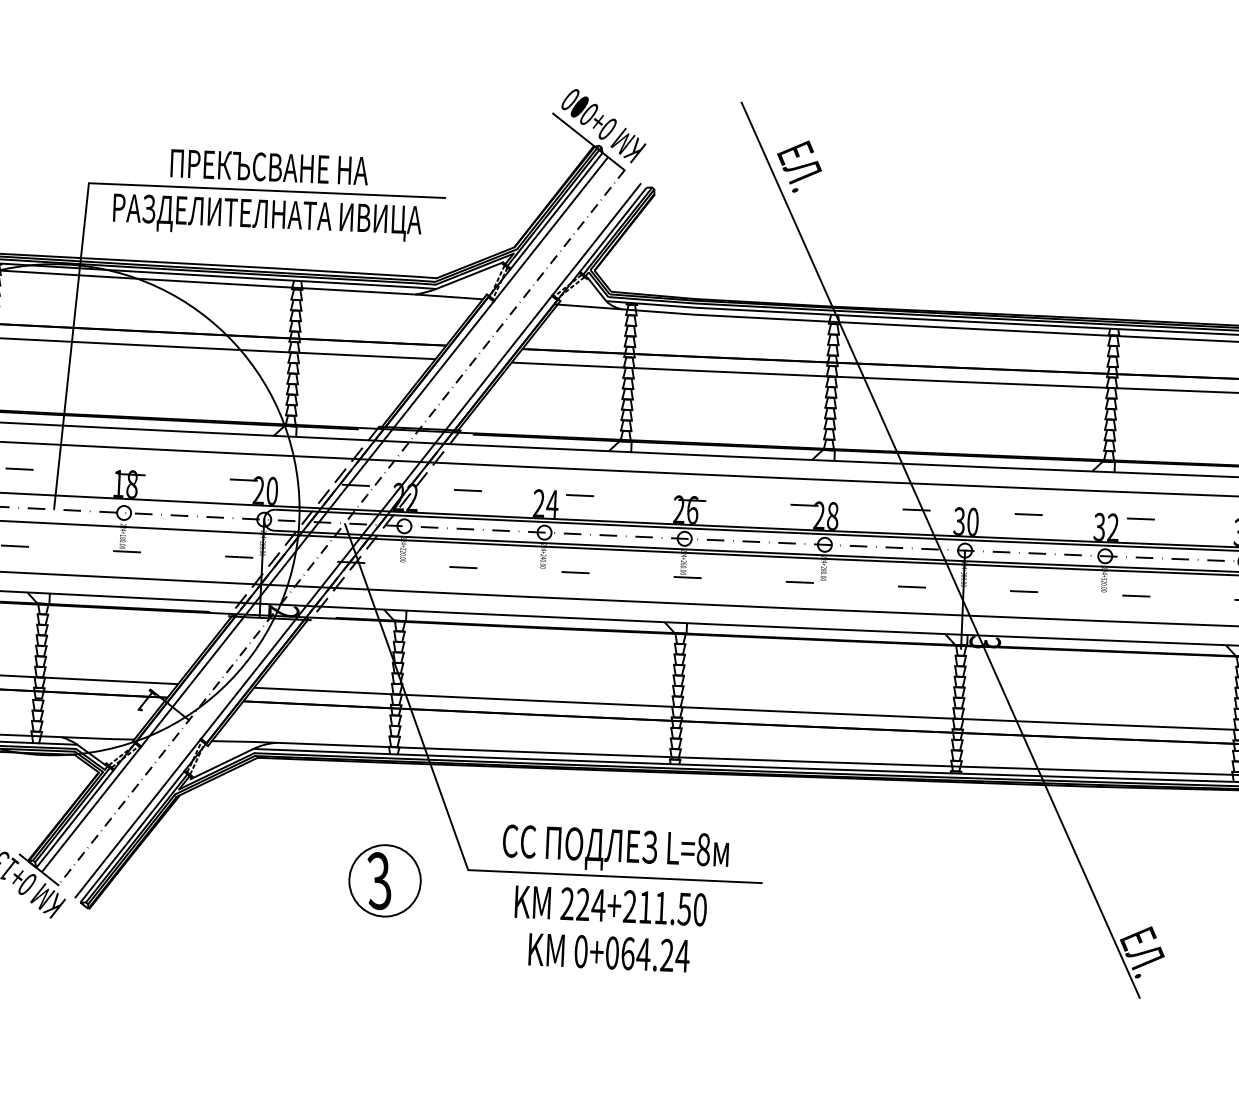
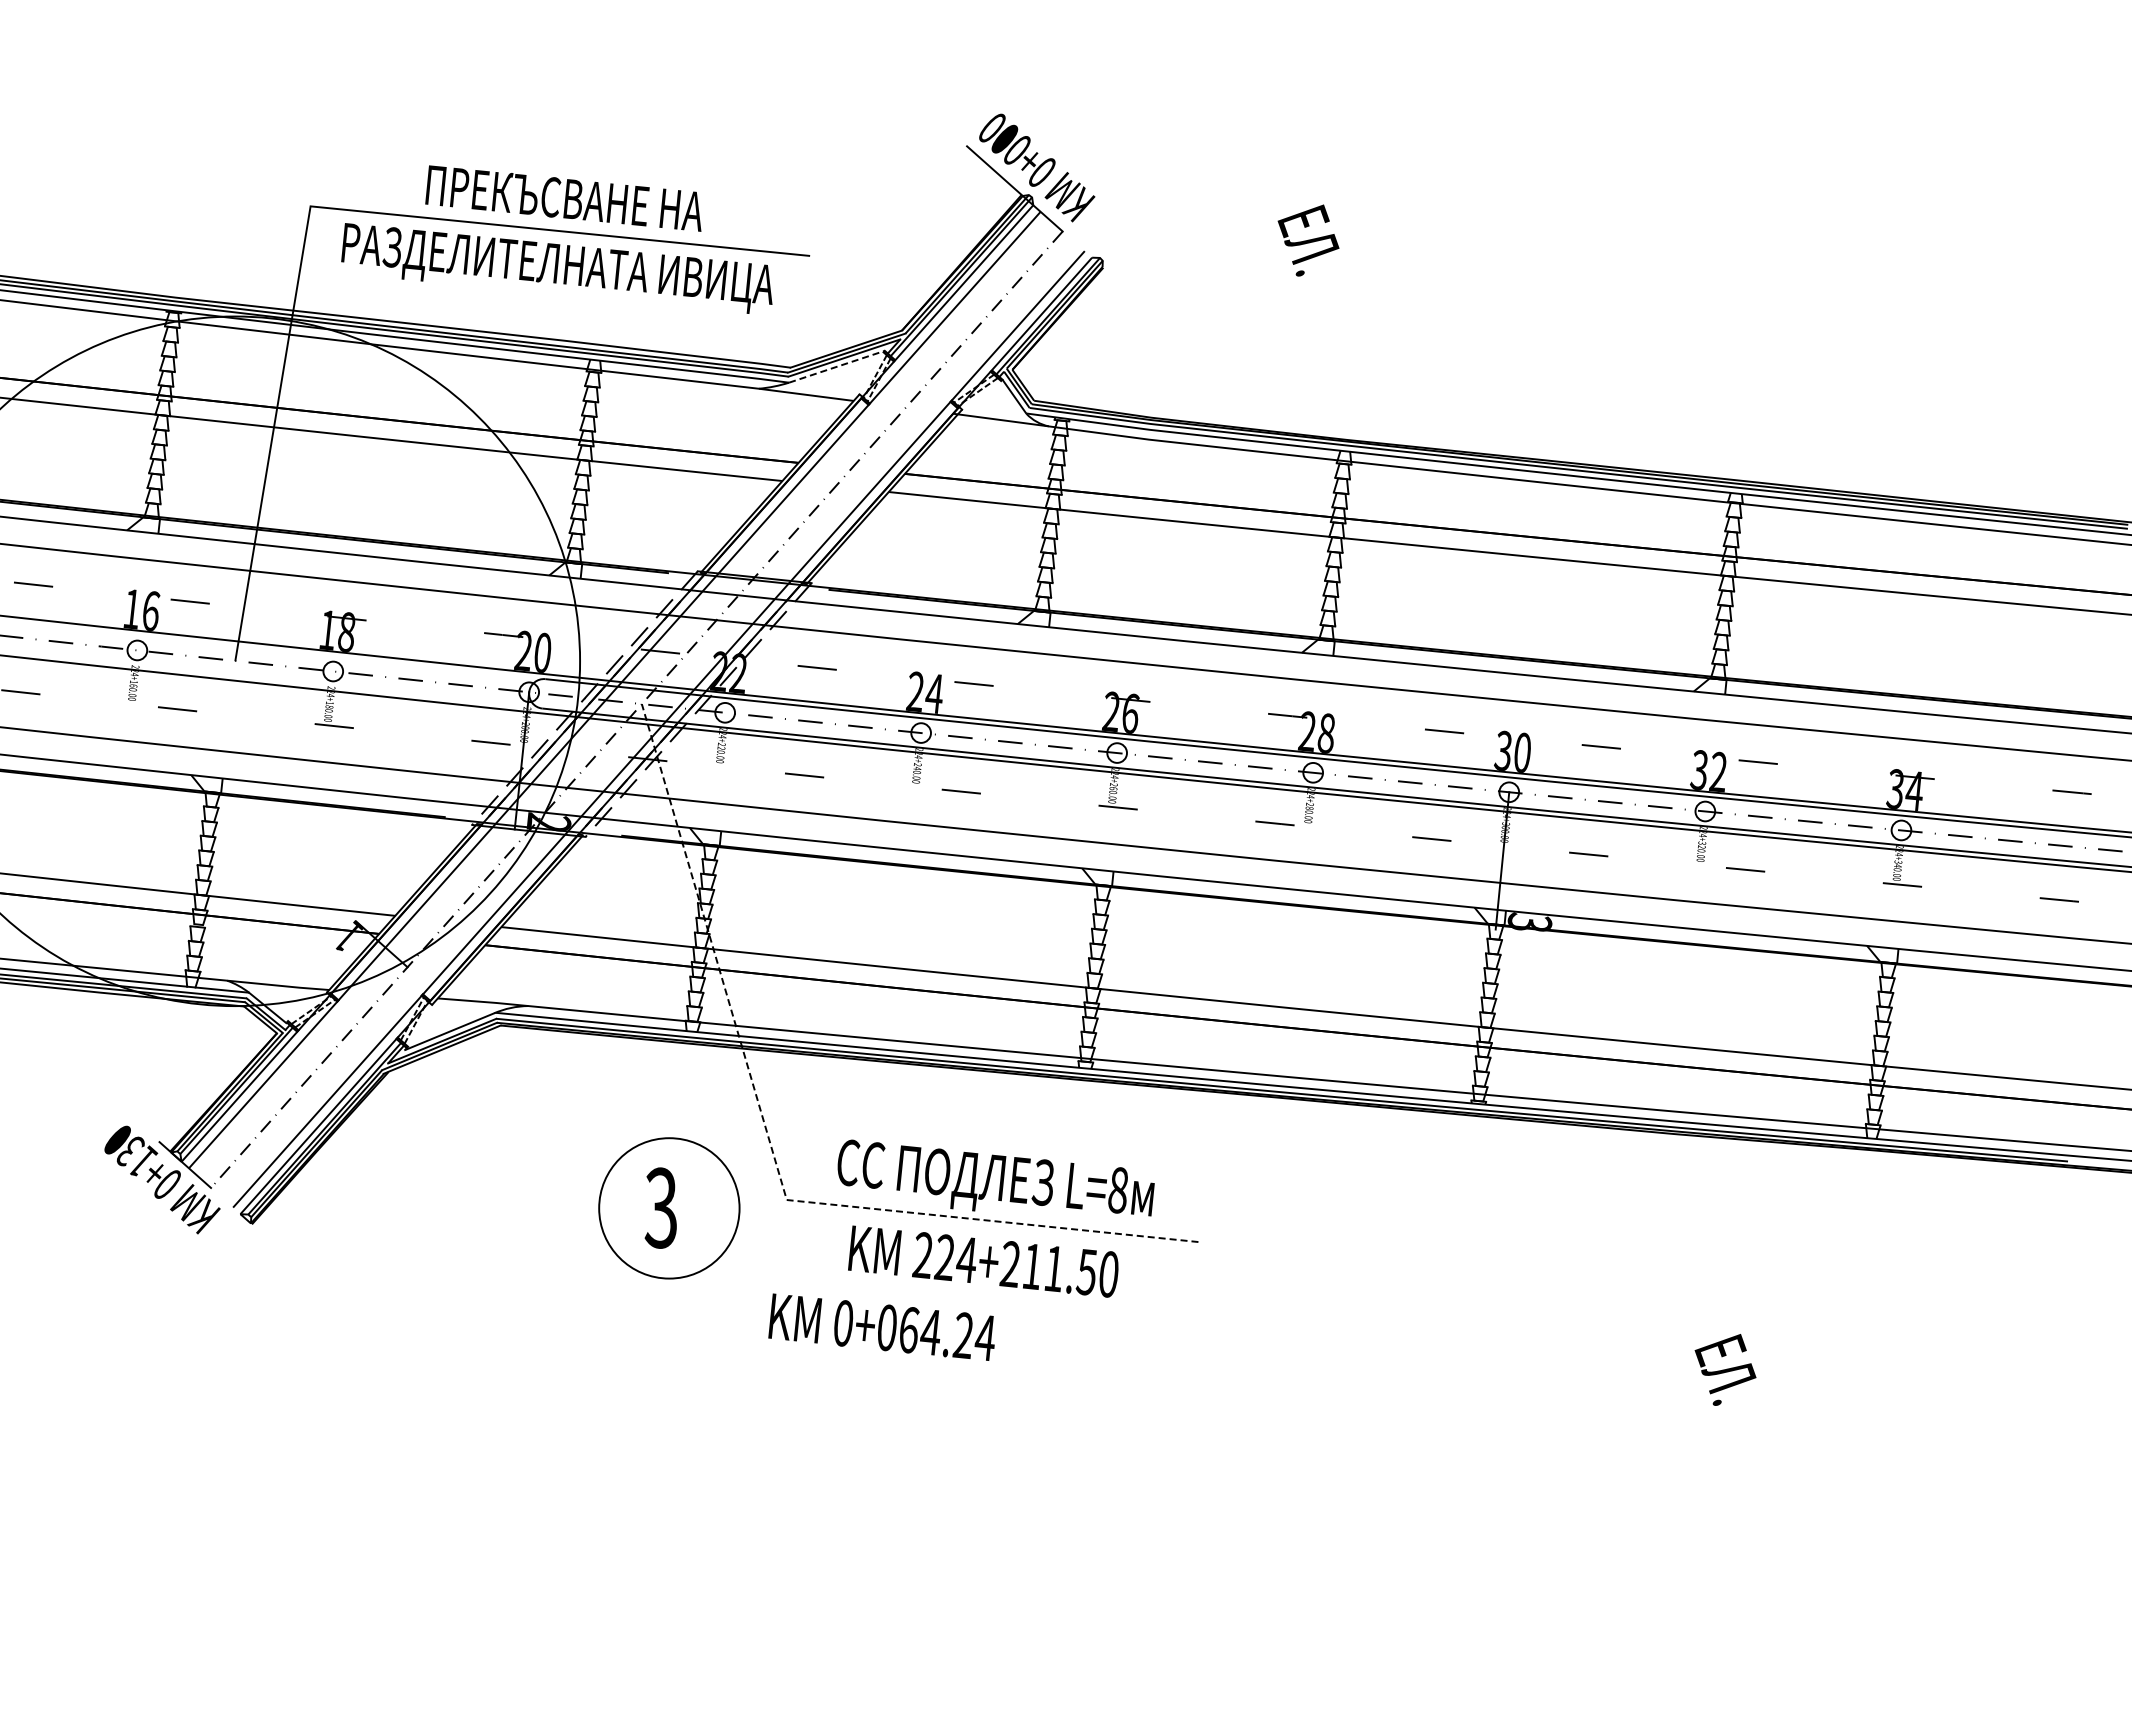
line: (470, 275) -> (837, 366), solid -> dashed
line: (940, 550) -> (1474, 789), removed
line: (456, 836) -> (772, 1151), solid -> dashed
circle: (385, 880) -> (669, 1208), size x1.4
text: (608, 952) -> (881, 1326), moved

